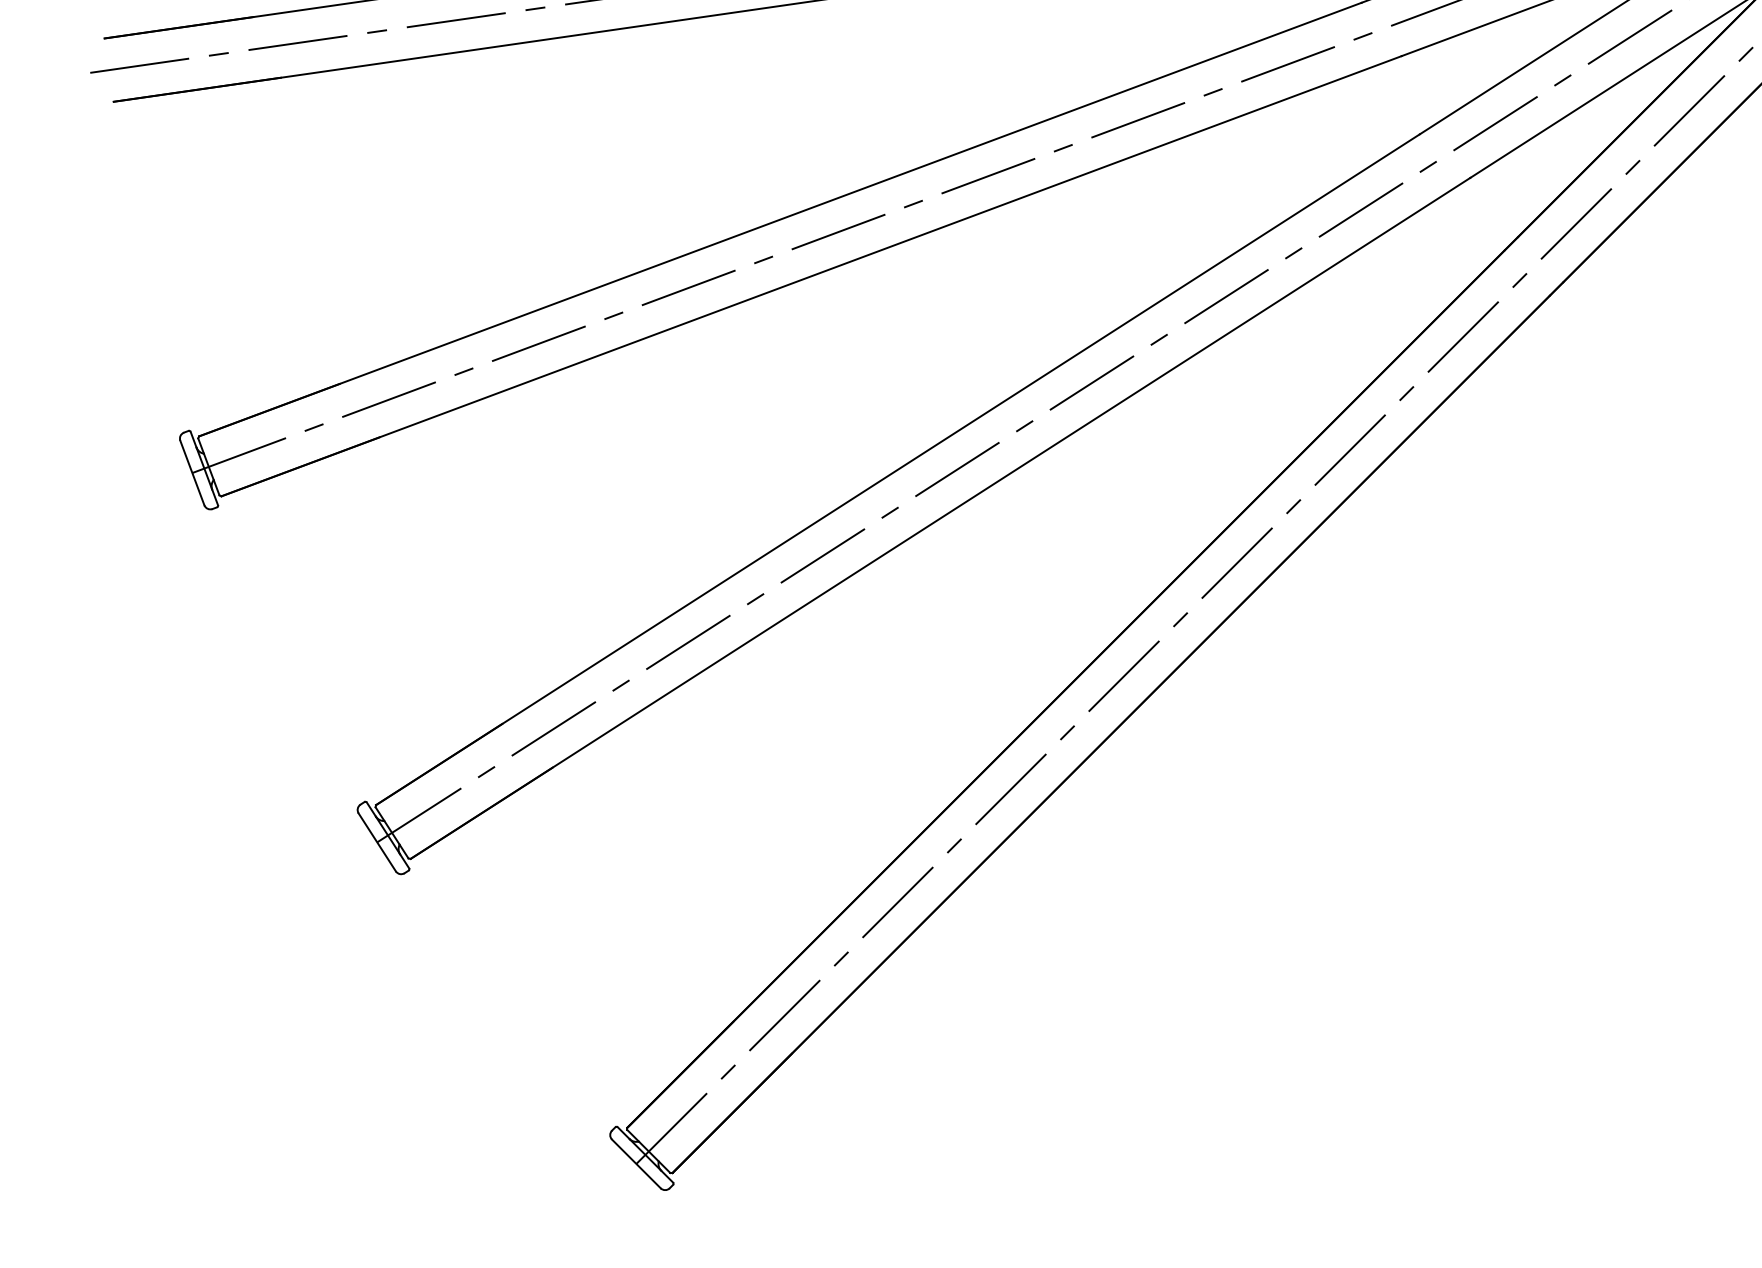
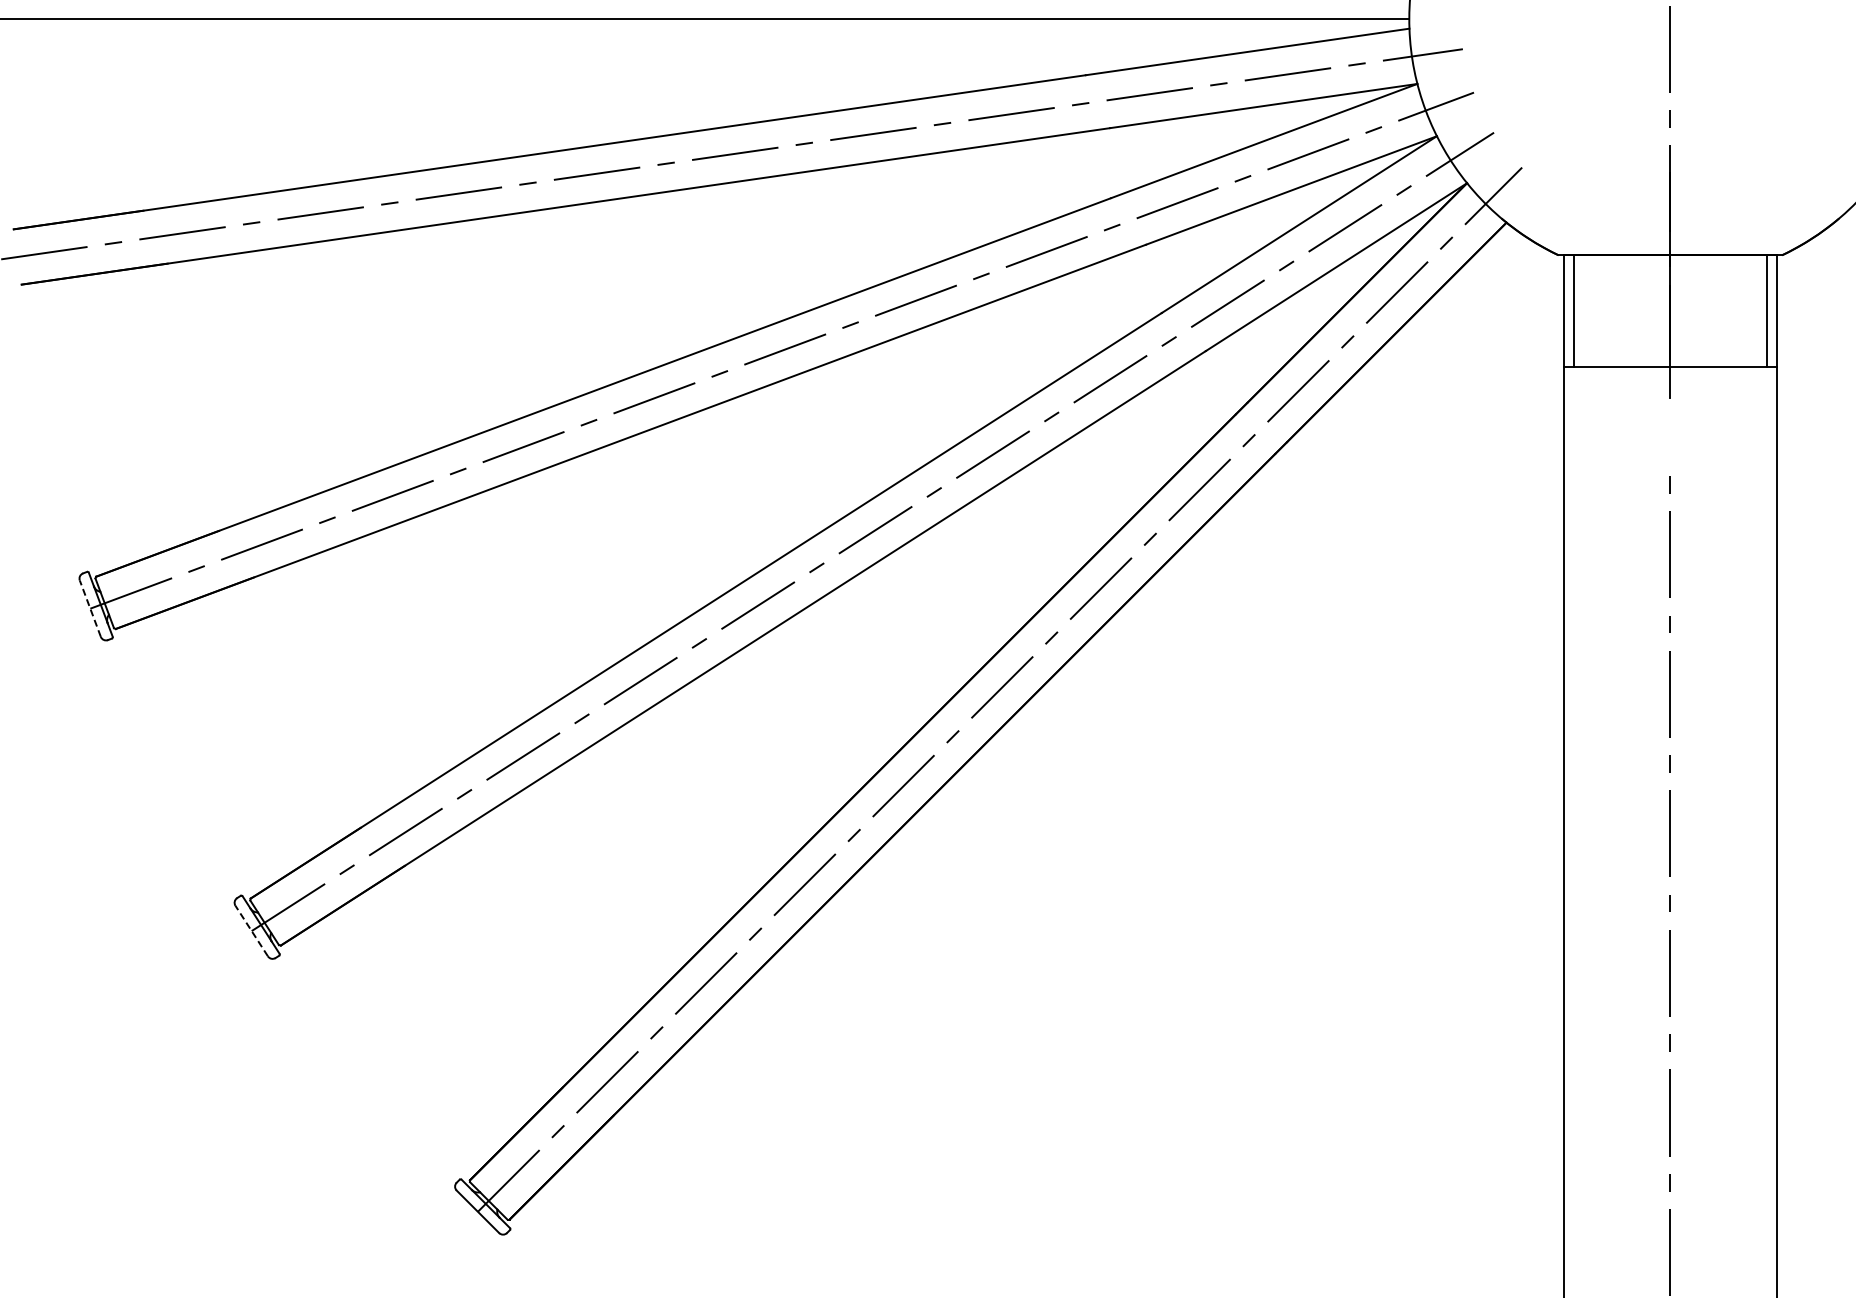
line: (192, 472) -> (90, 608), solid -> dashed
line: (376, 841) -> (251, 930), solid -> dashed

